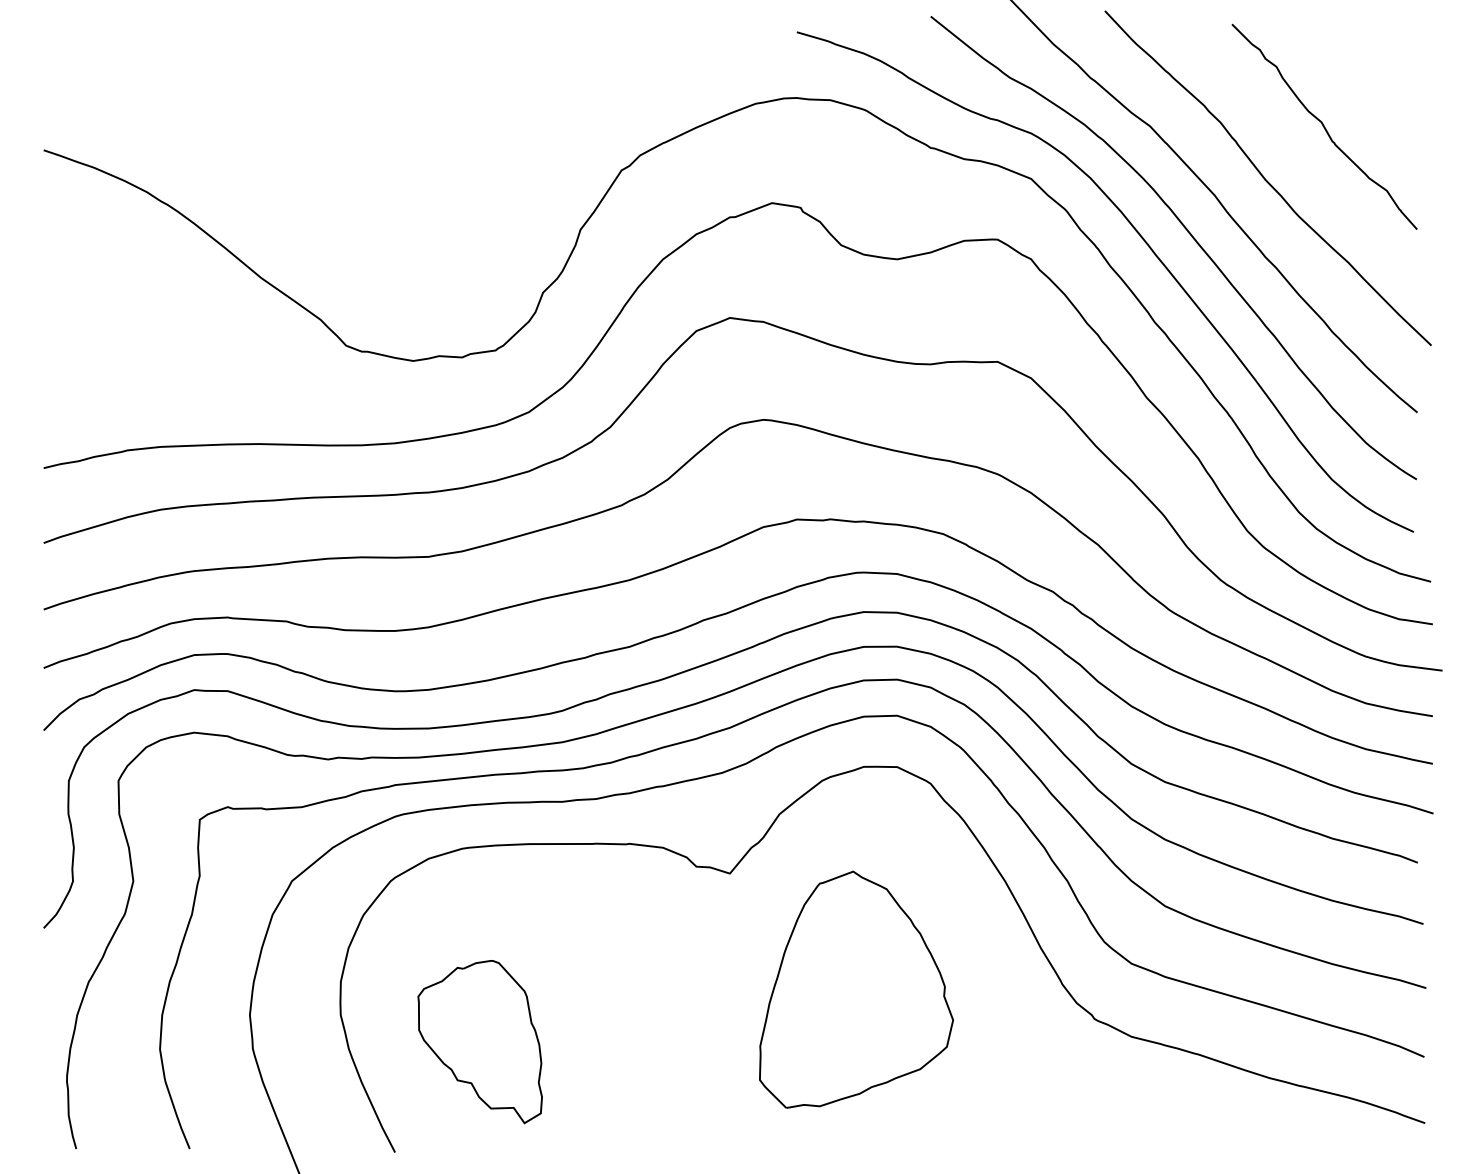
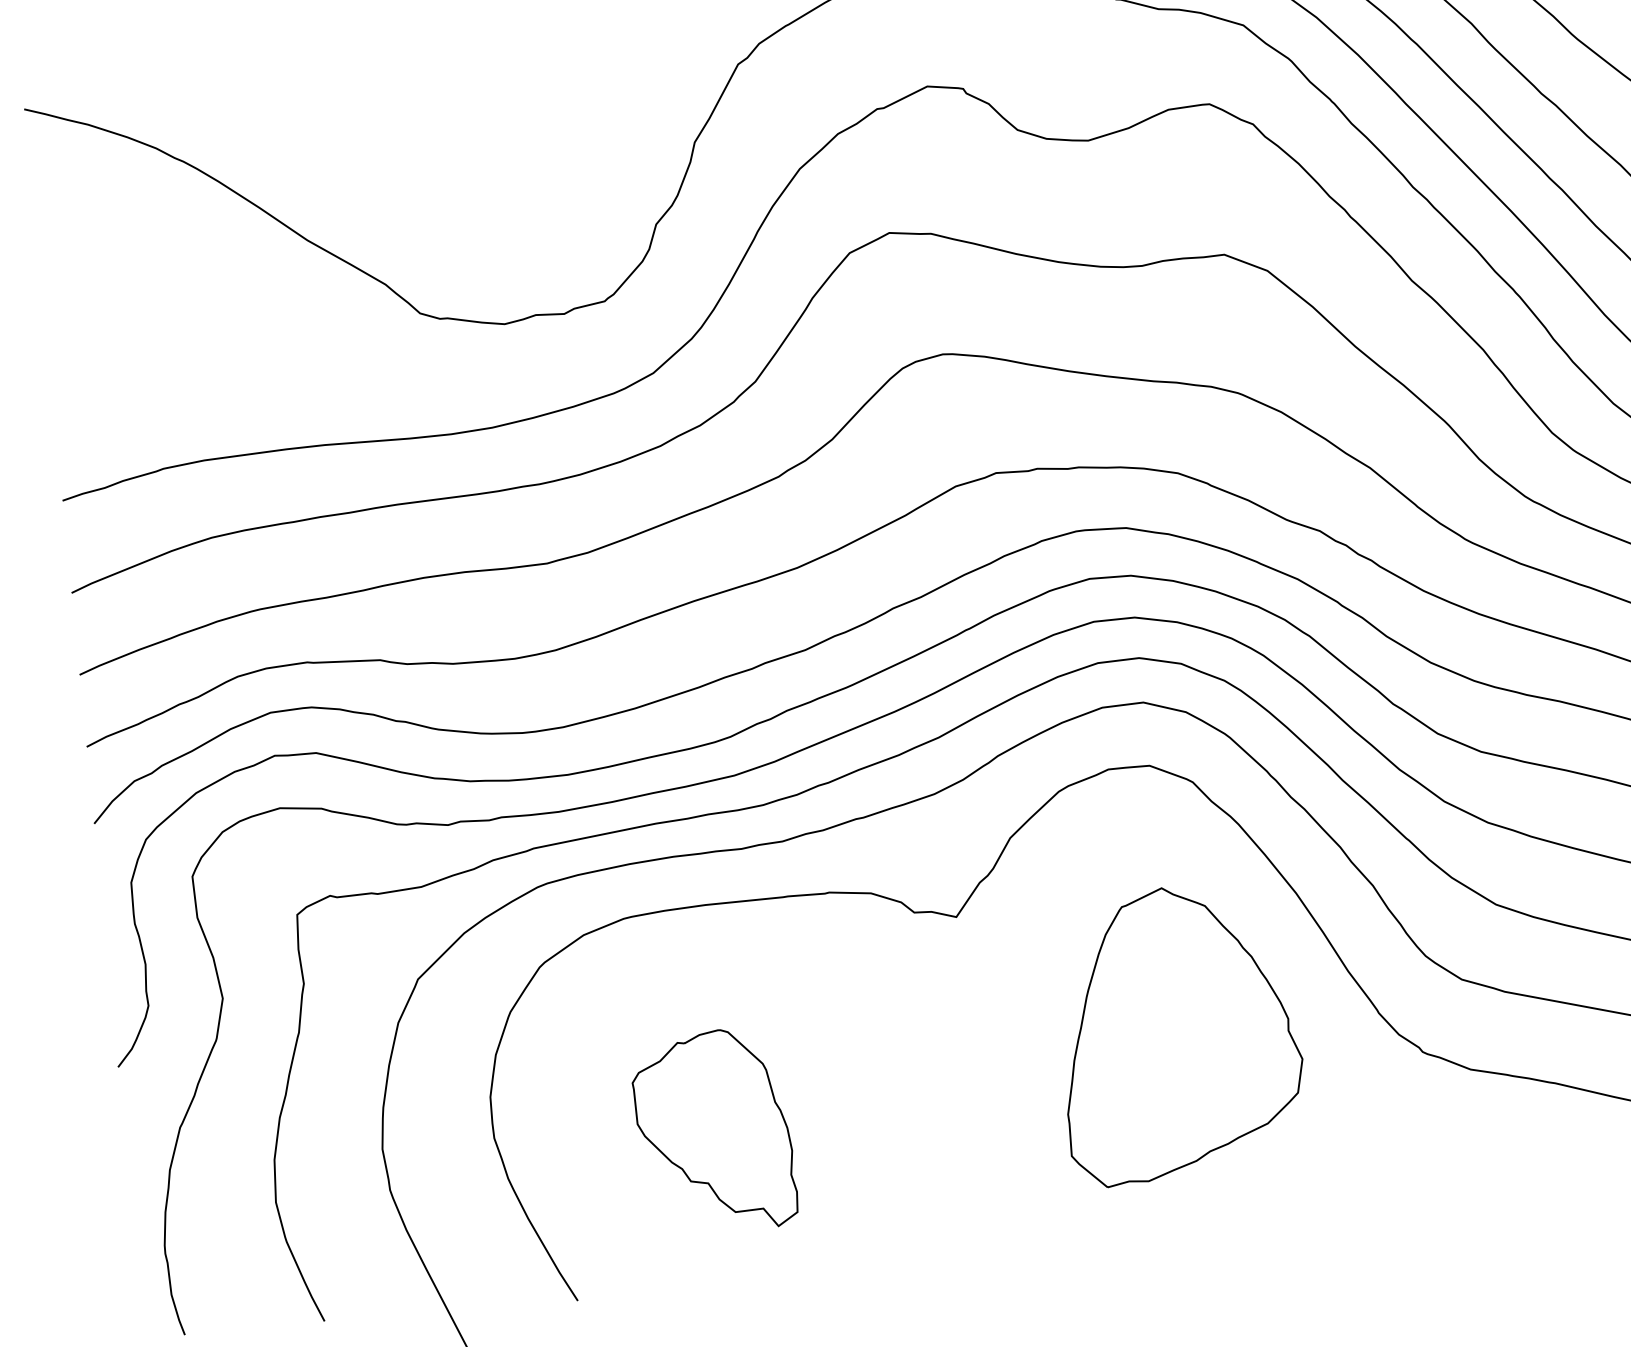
part: (856, 989) -> (1179, 1033), moved
part: (479, 1042) -> (713, 1132), moved

